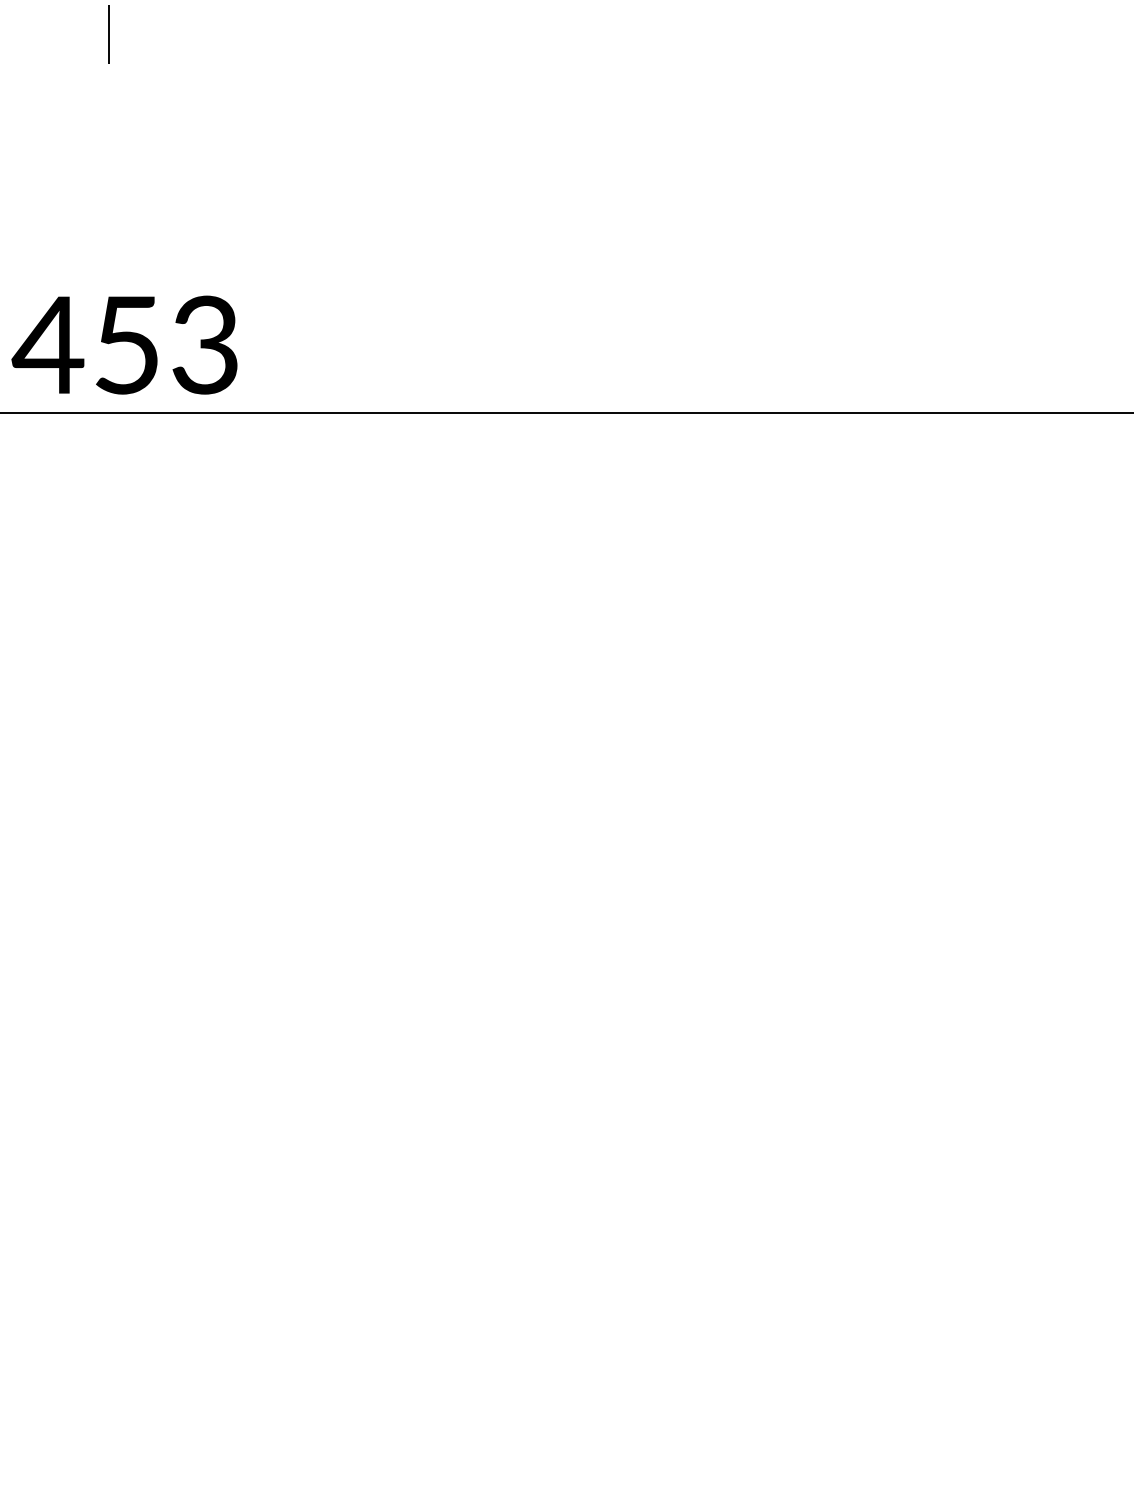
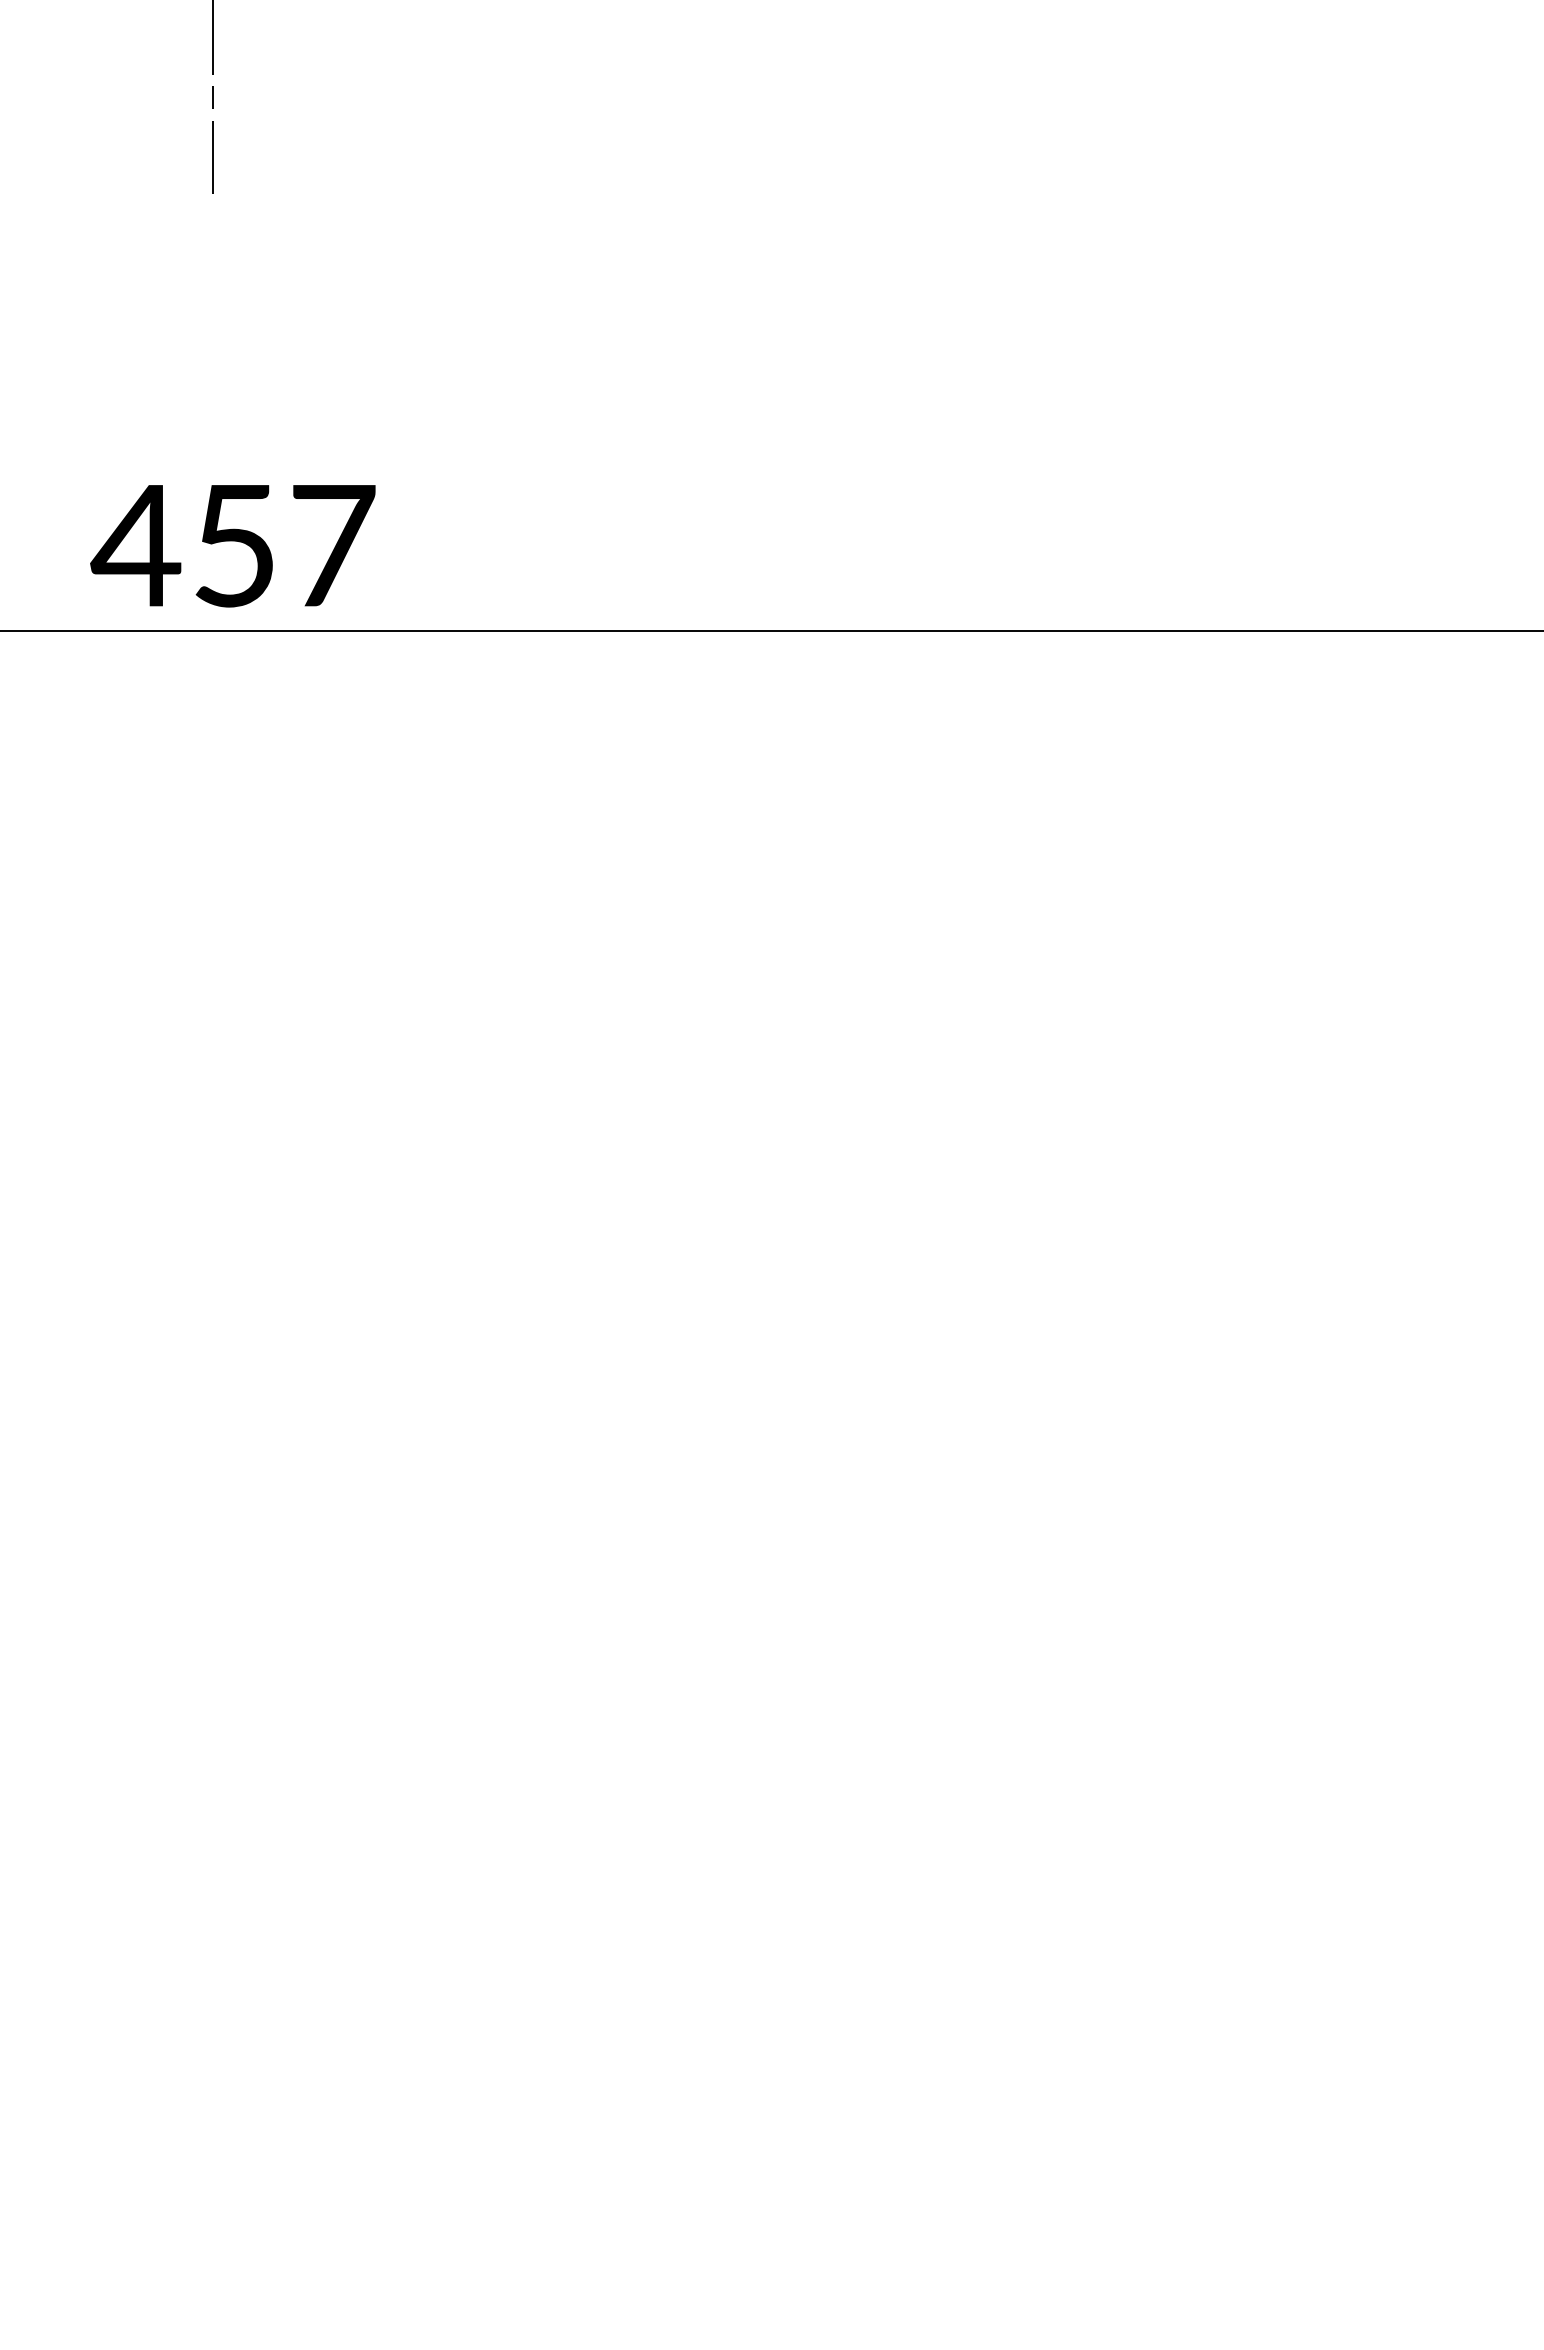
text: (206, 344) -> (333, 545), 453 -> 457

